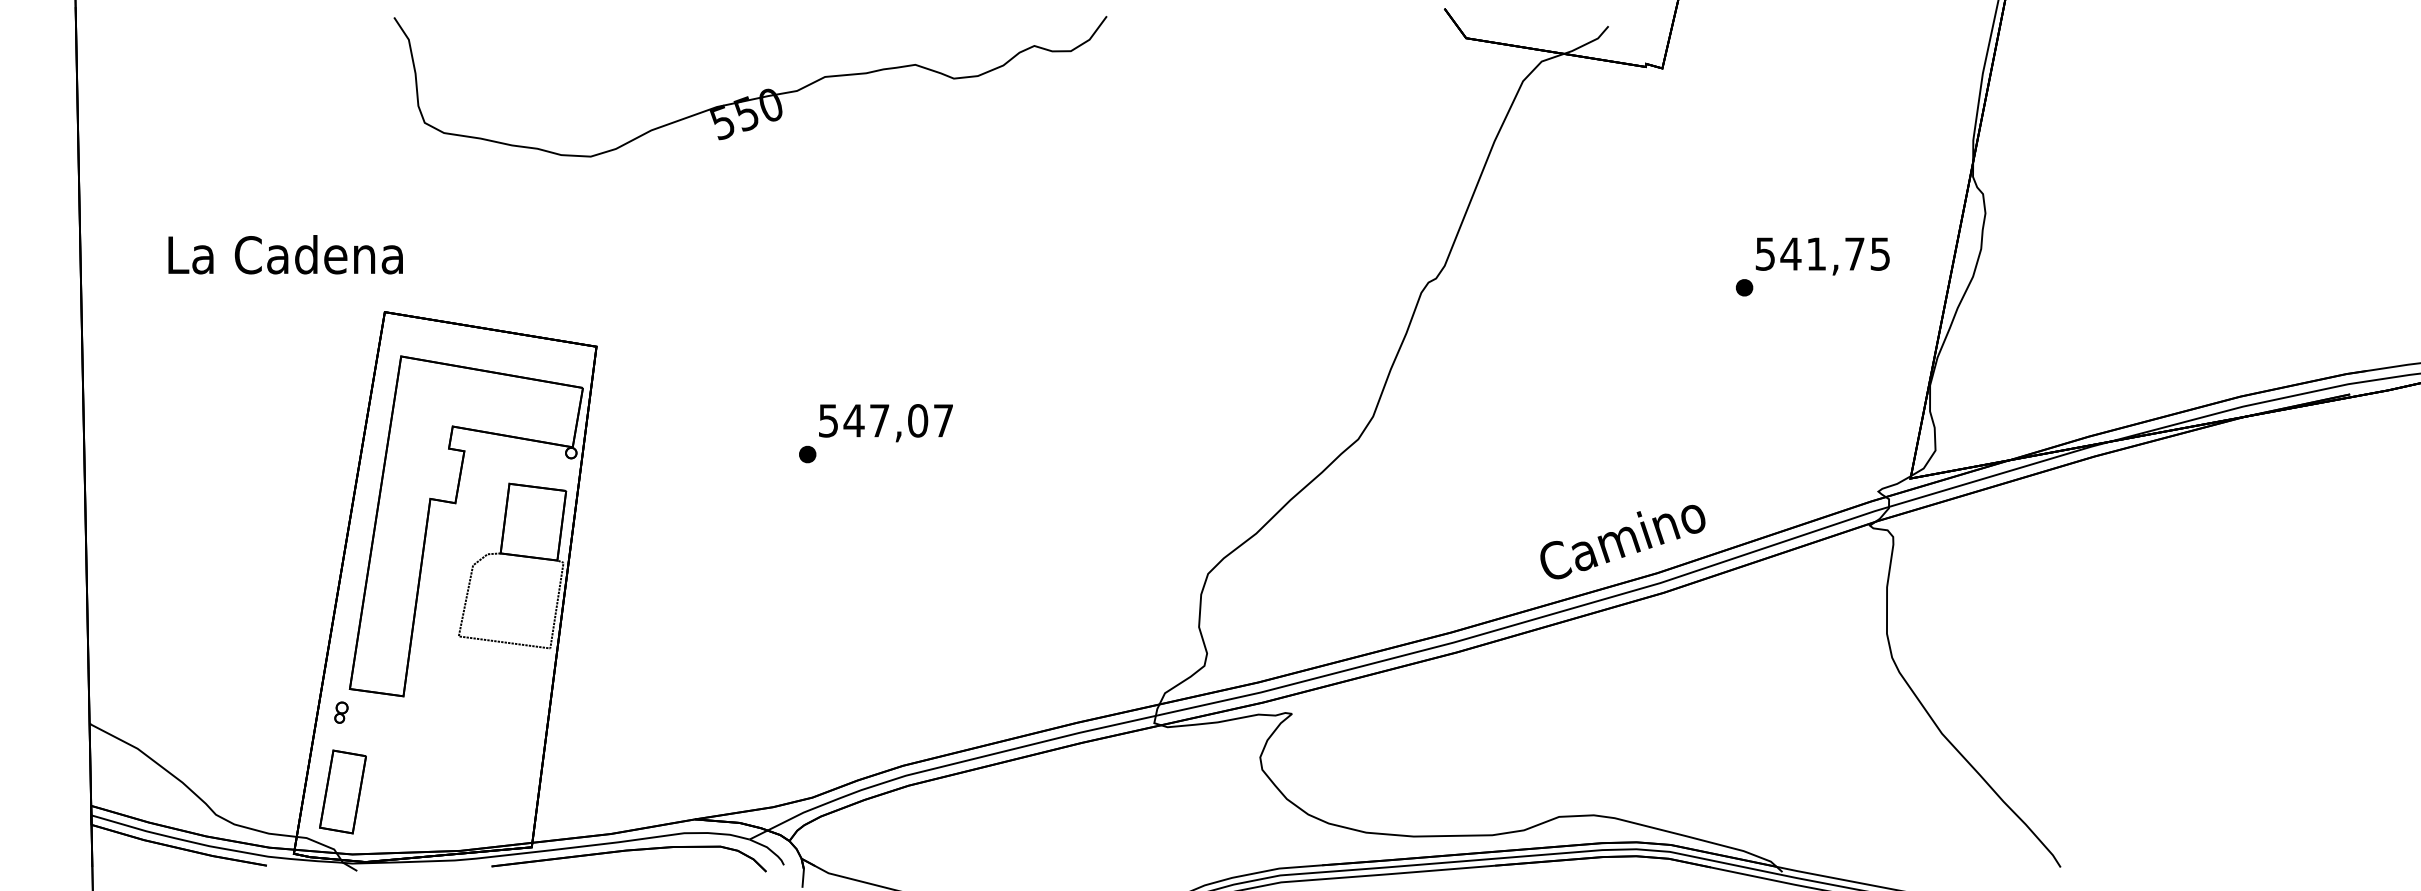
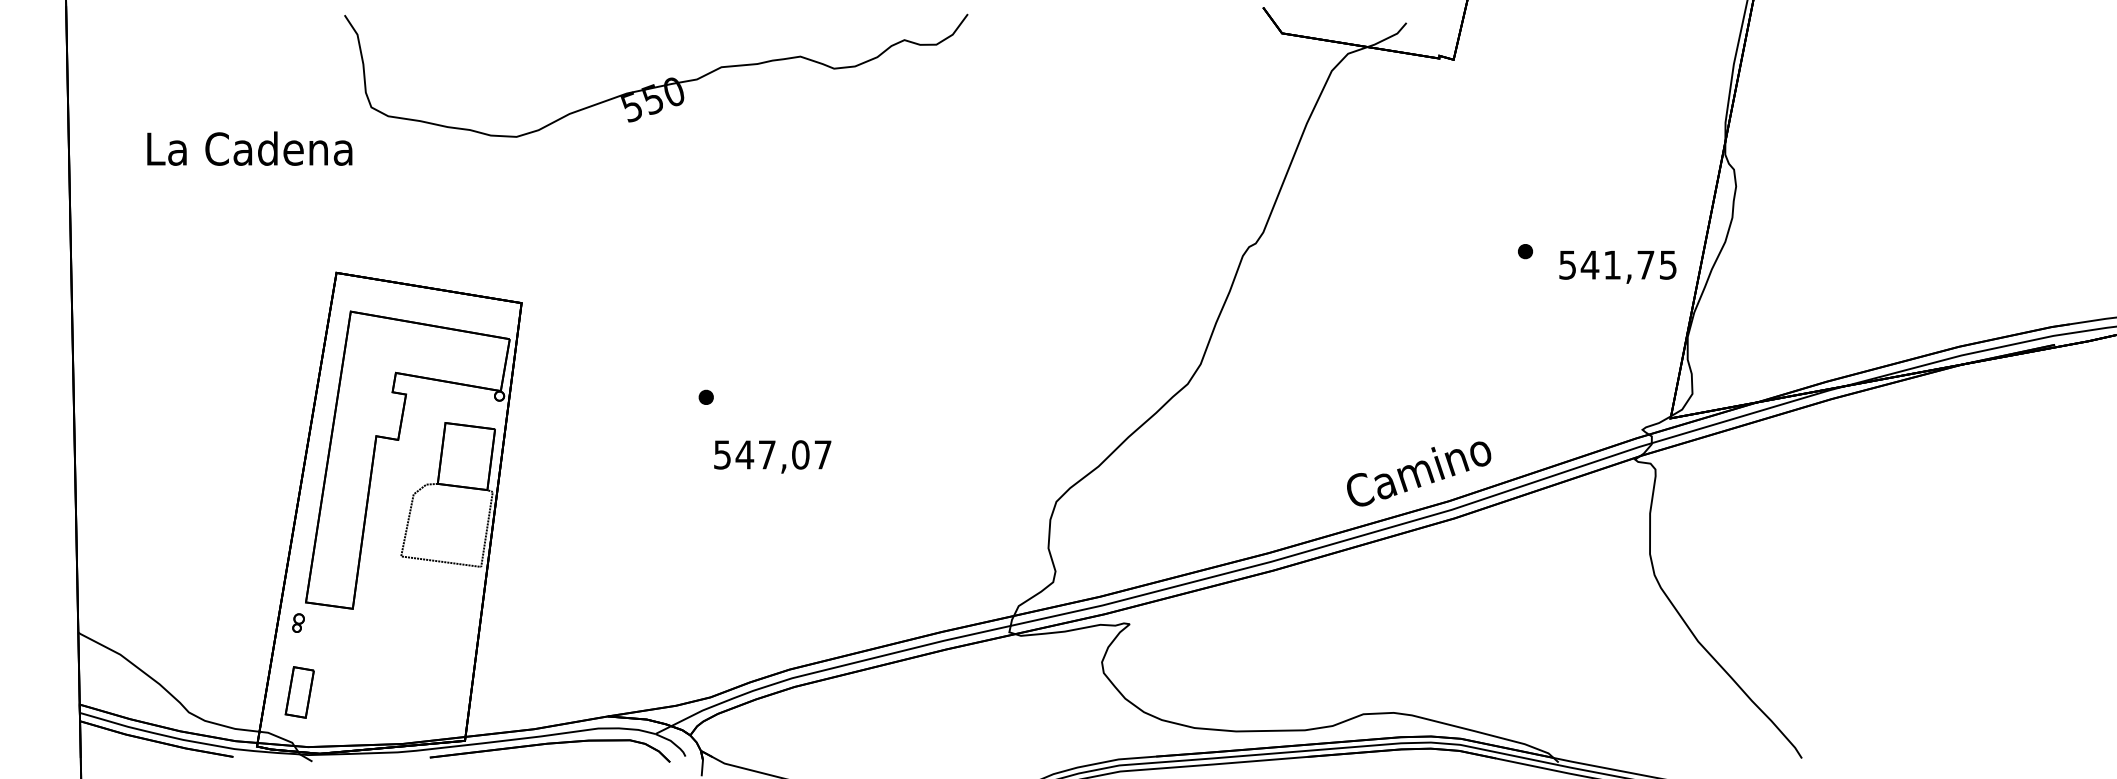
text: (285, 254) -> (249, 148), moved
text: (1822, 256) -> (1617, 267), moved
text: (885, 422) -> (772, 456), moved
part: (342, 792) -> (299, 692), size x0.7

